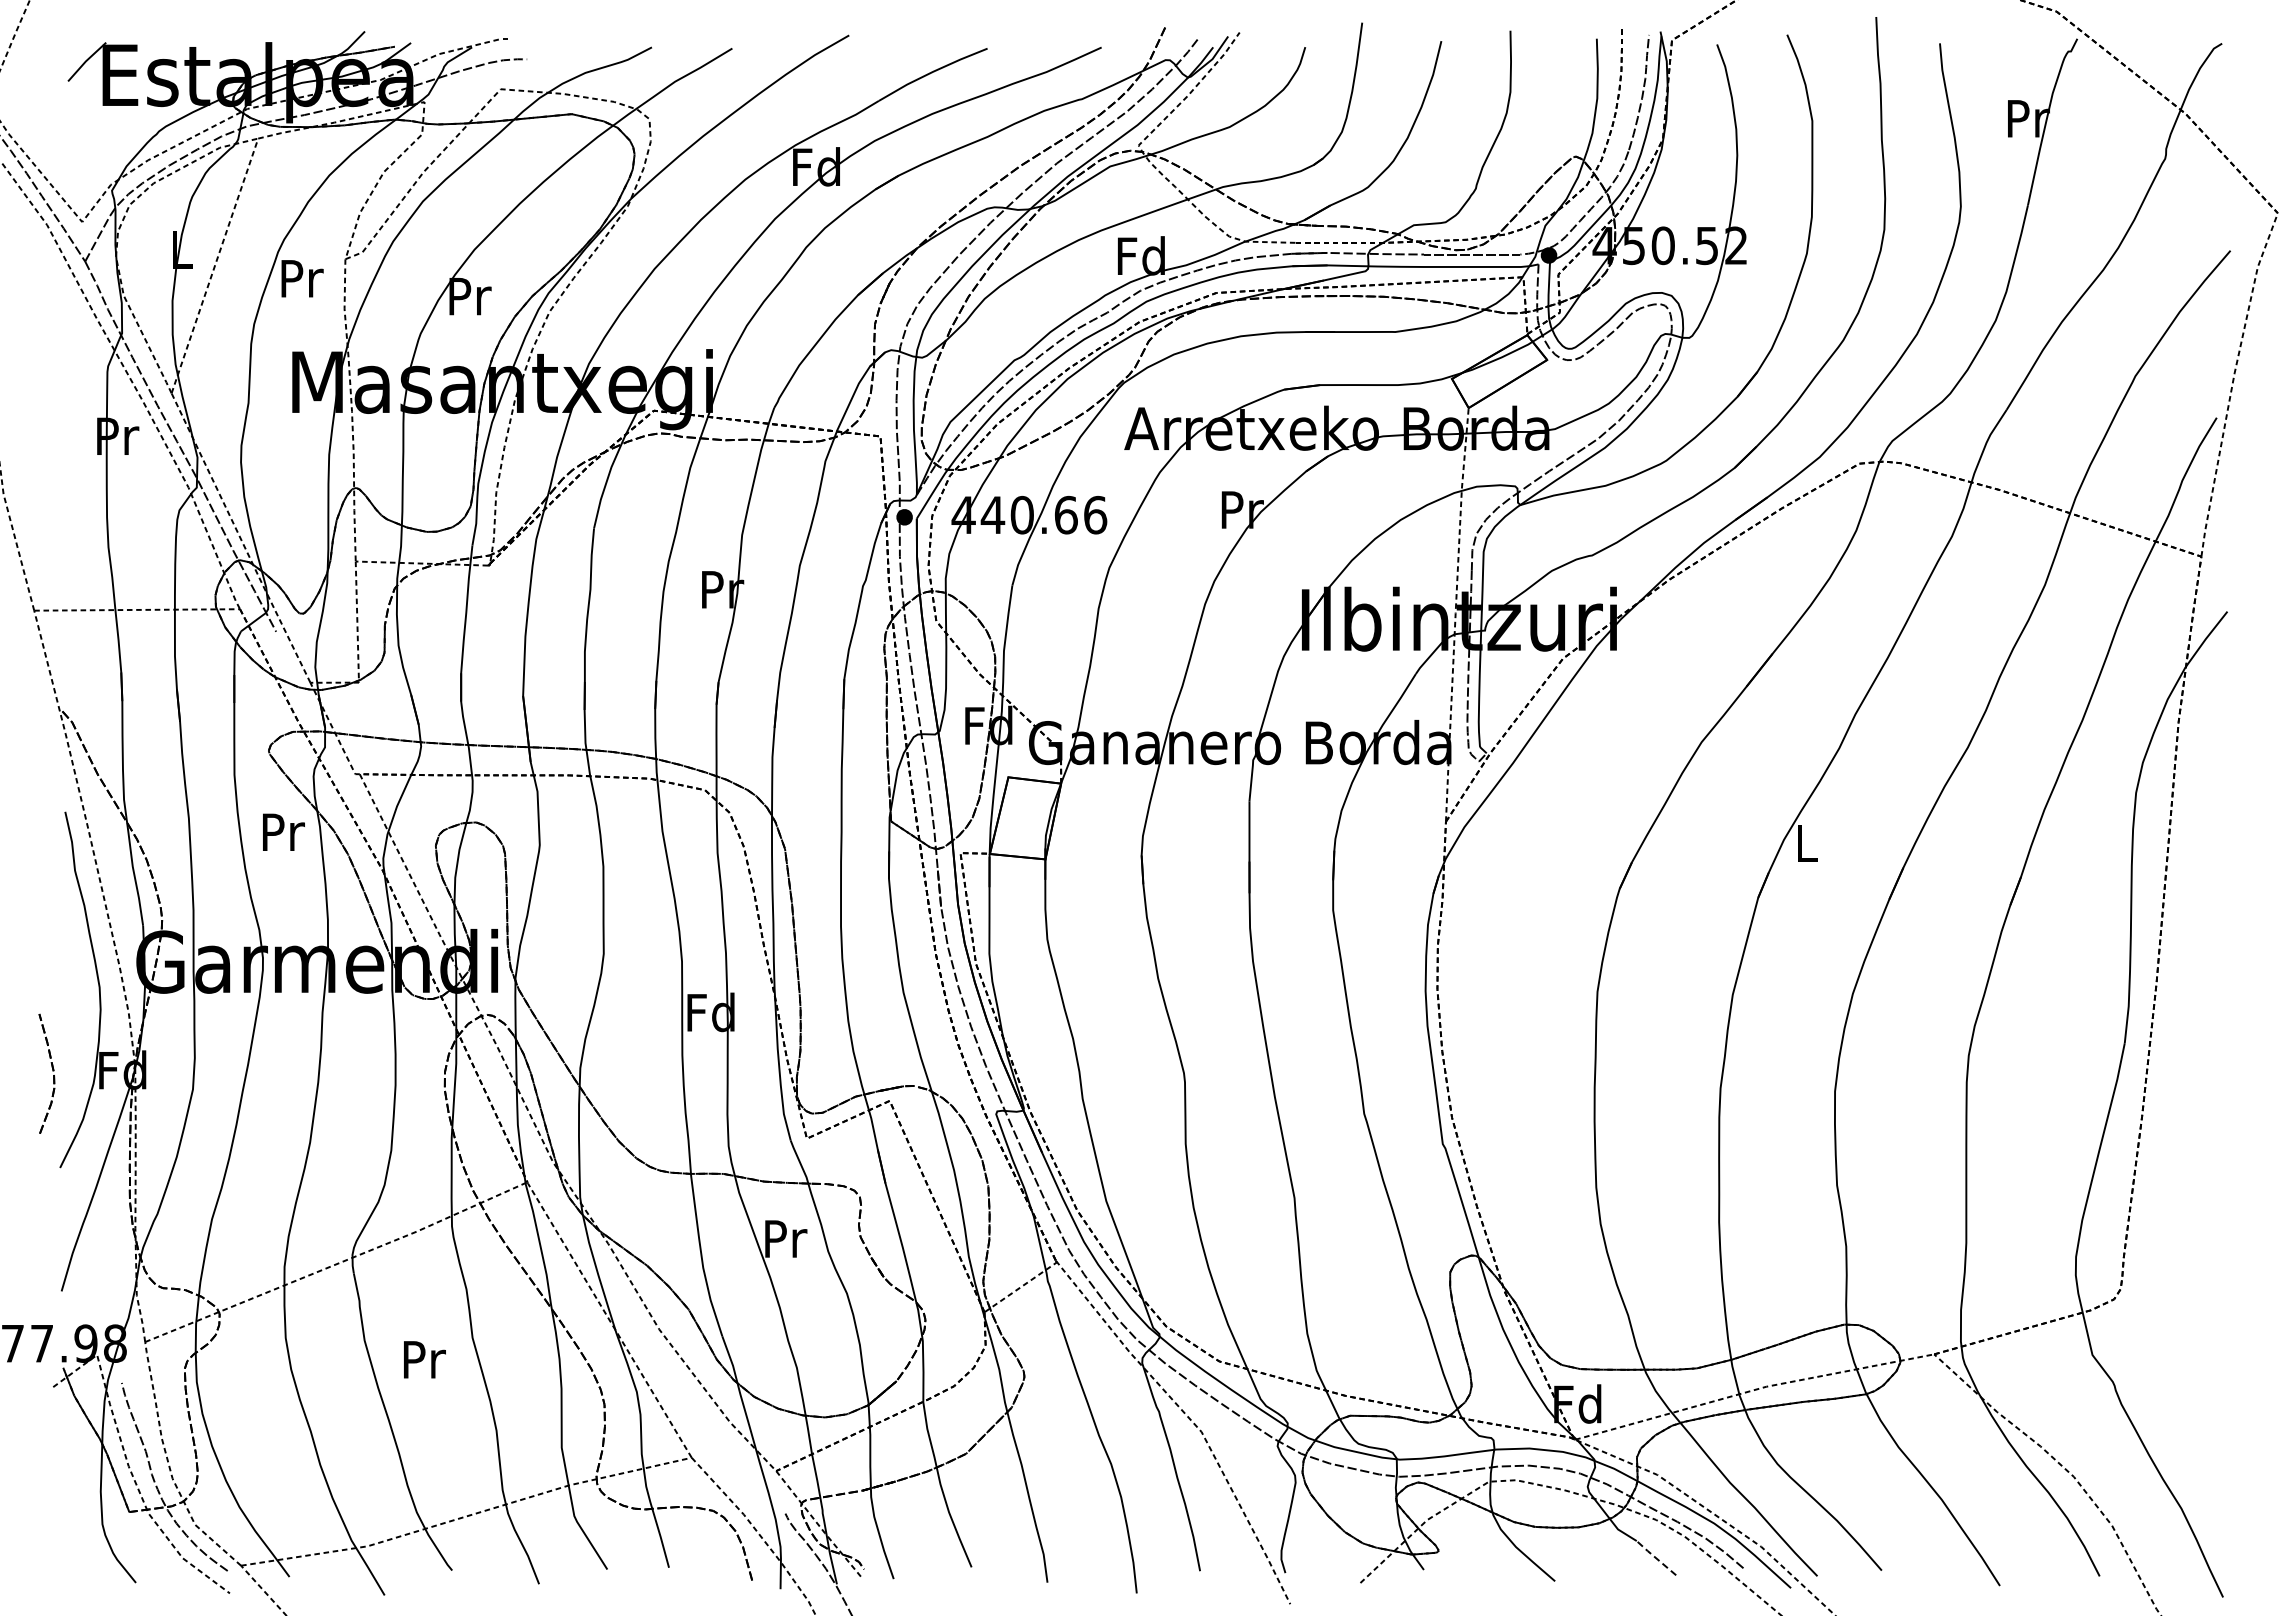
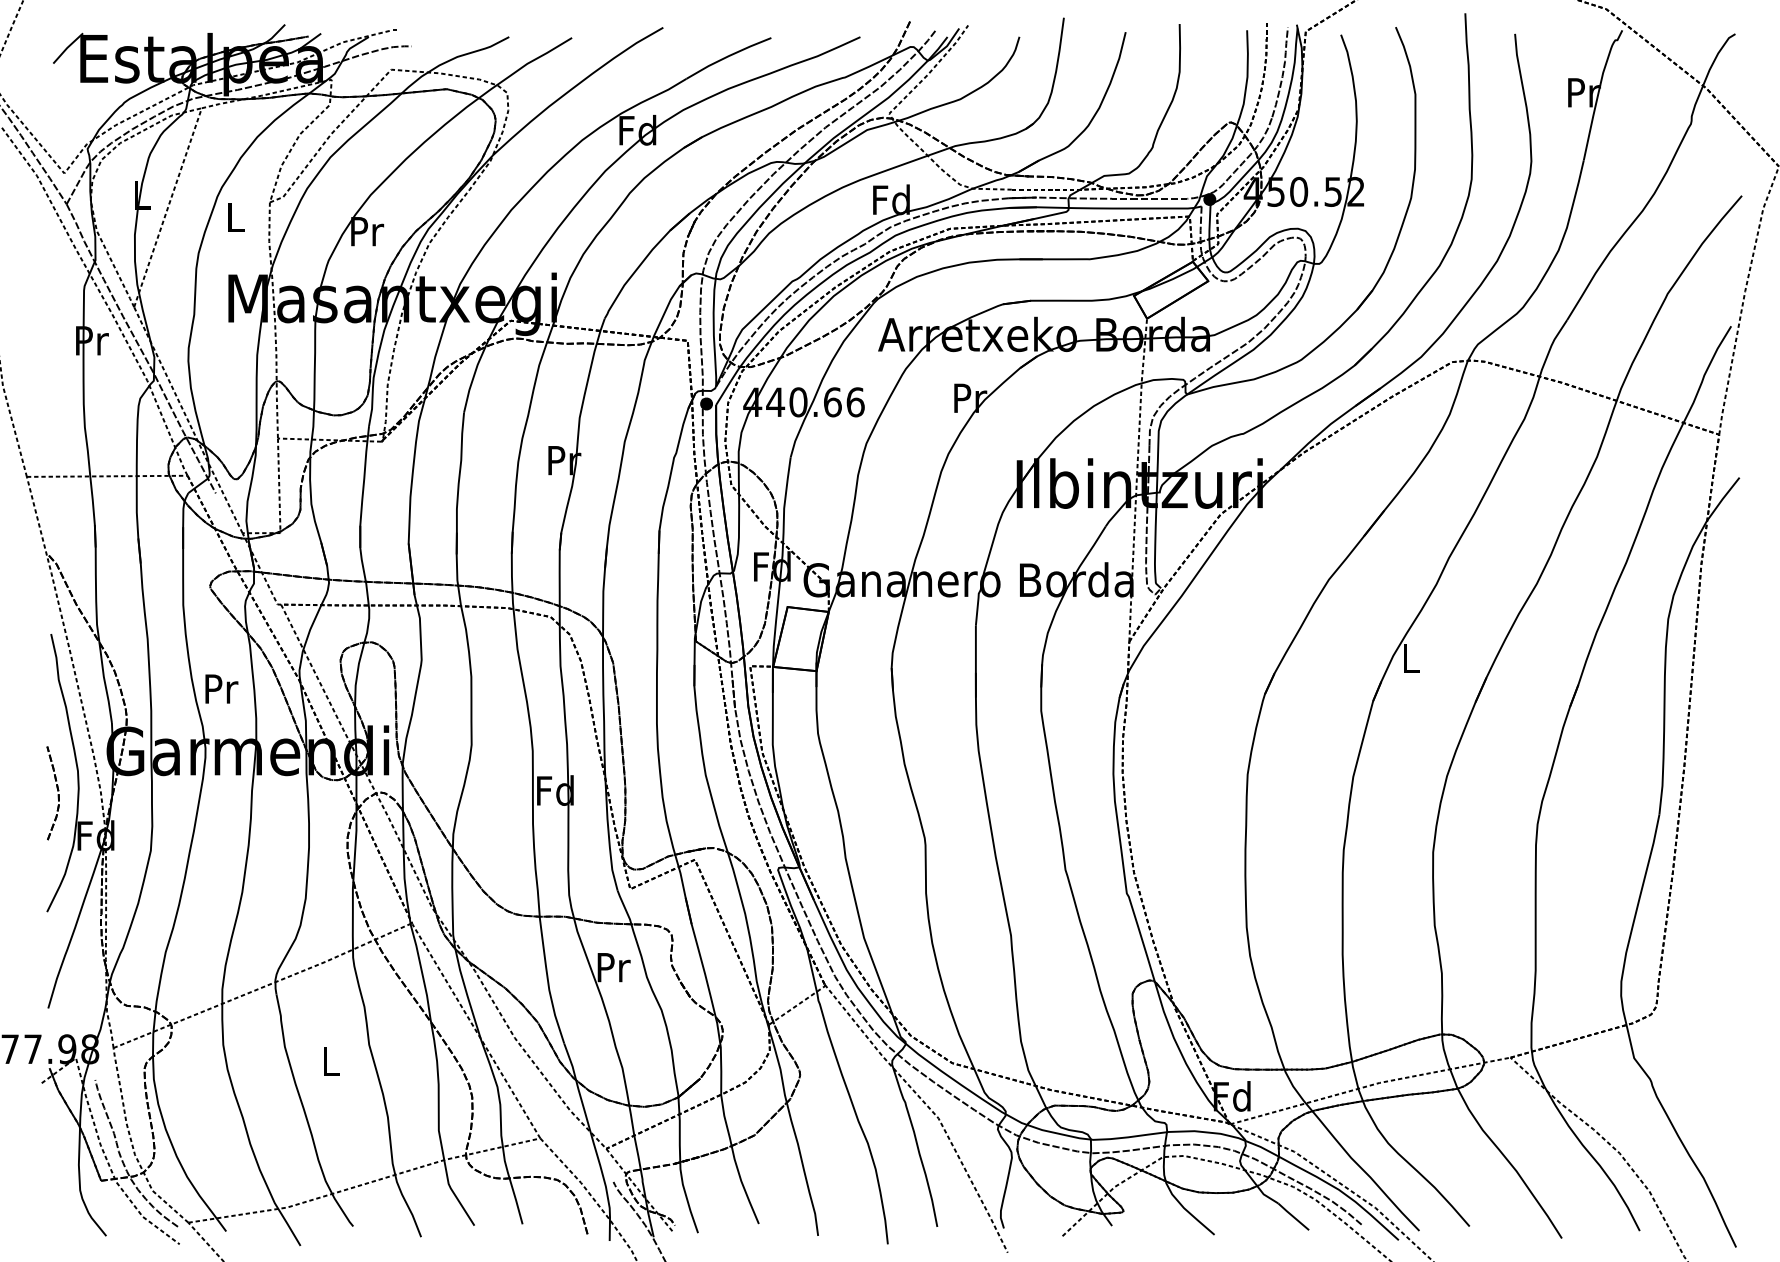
text: (302, 278) -> (236, 217), Pr -> L
text: (283, 831) -> (221, 688), moved
part: (52, 1071) -> (57, 791), moved
text: (424, 1359) -> (331, 1061), Pr -> L
line: (1655, 1558) -> (1292, 1217), dashed -> solid

